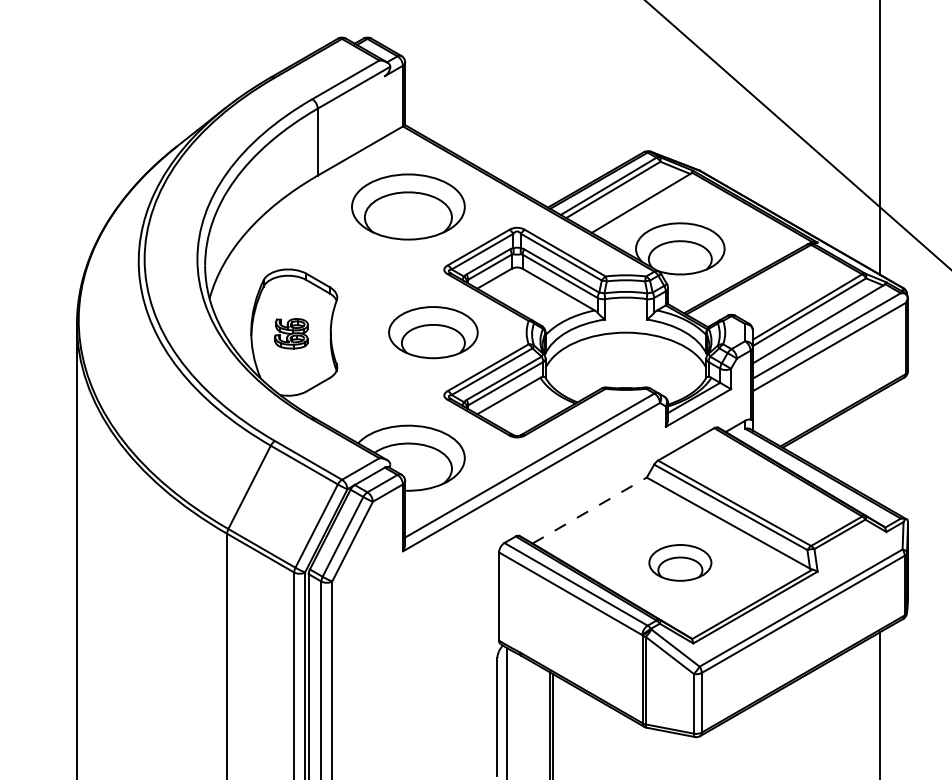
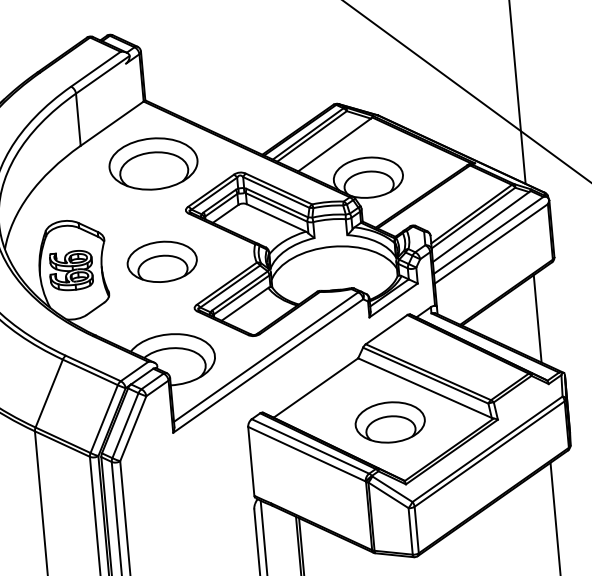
part: (433, 332) -> (162, 261), moved
part: (291, 333) -> (71, 270), size x1.67
line: (879, 447) -> (537, 318), added
line: (589, 510) -> (315, 387), dashed -> solid
part: (680, 562) -> (390, 422), size x1.43

